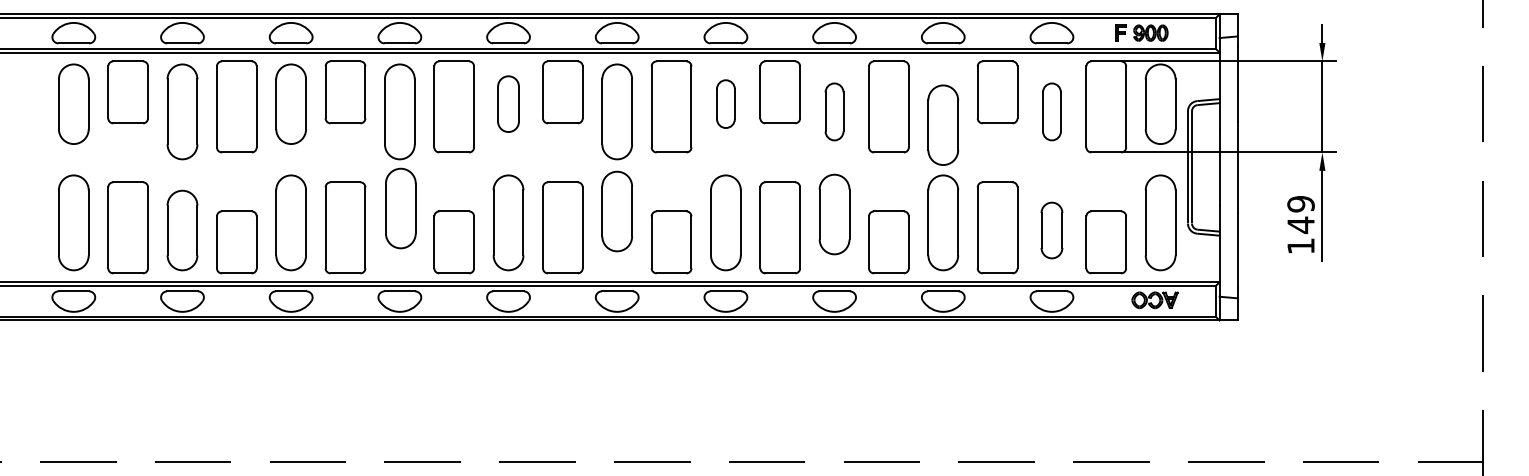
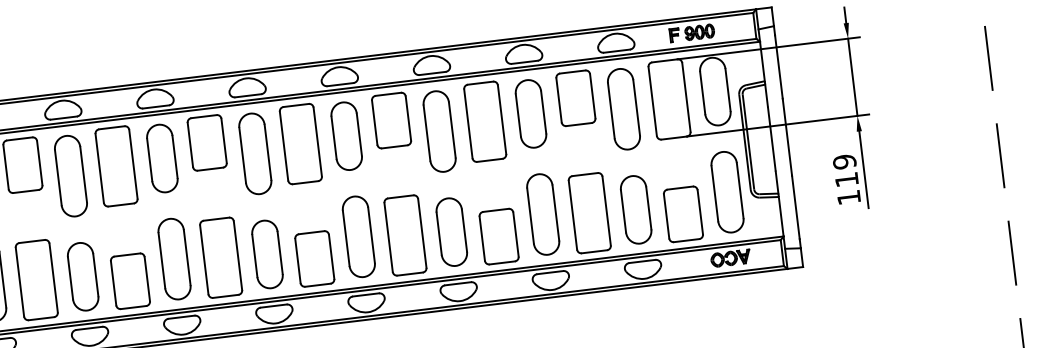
part: (508, 103) -> (162, 157), size x1.43
part: (725, 103) -> (346, 135), size x1.67
part: (834, 111) -> (439, 131), size x1.67
part: (1051, 111) -> (623, 108), size x1.67
part: (943, 124) -> (531, 113), moved
part: (400, 208) -> (82, 276), moved
part: (616, 211) -> (266, 254), moved
part: (834, 214) -> (451, 232), moved
text: (1300, 225) -> (846, 180), 149 -> 119
part: (1051, 230) -> (635, 209), size x1.43

